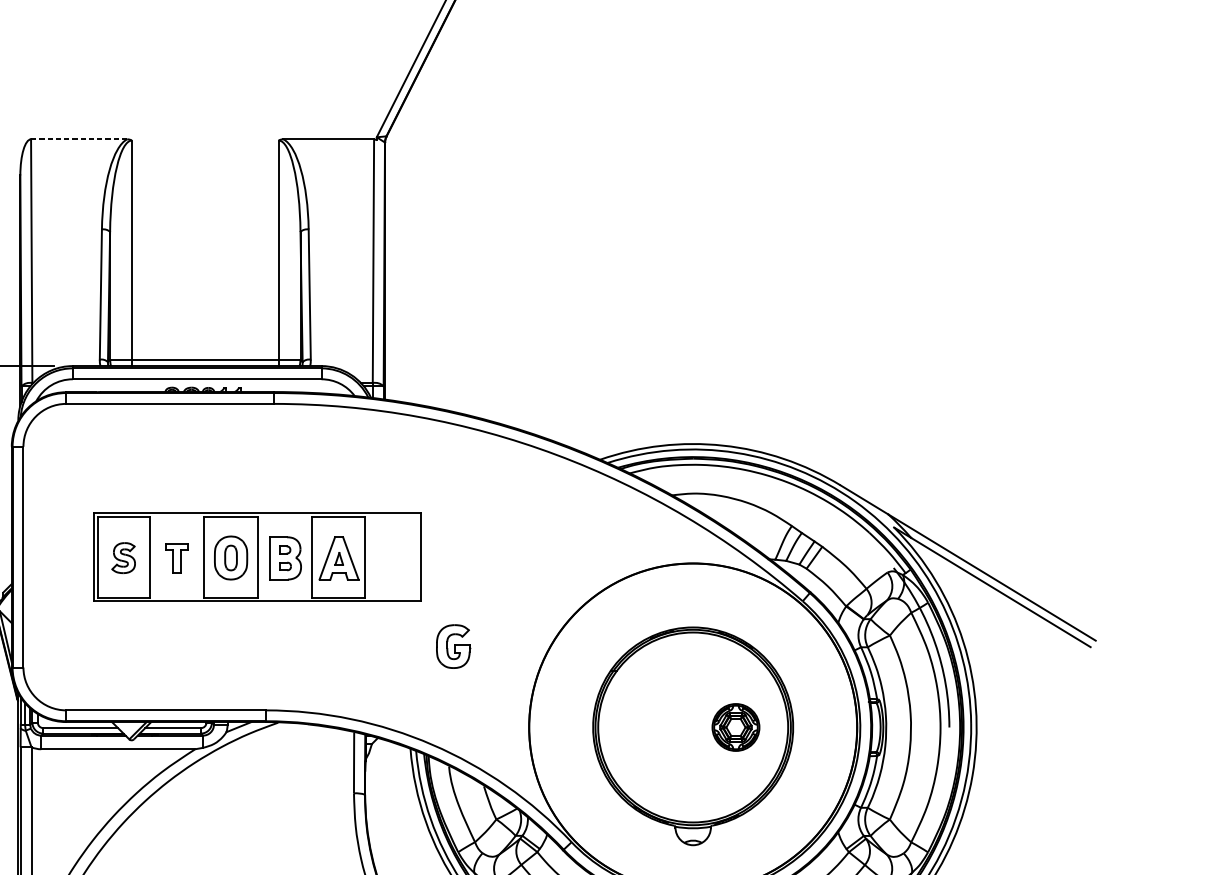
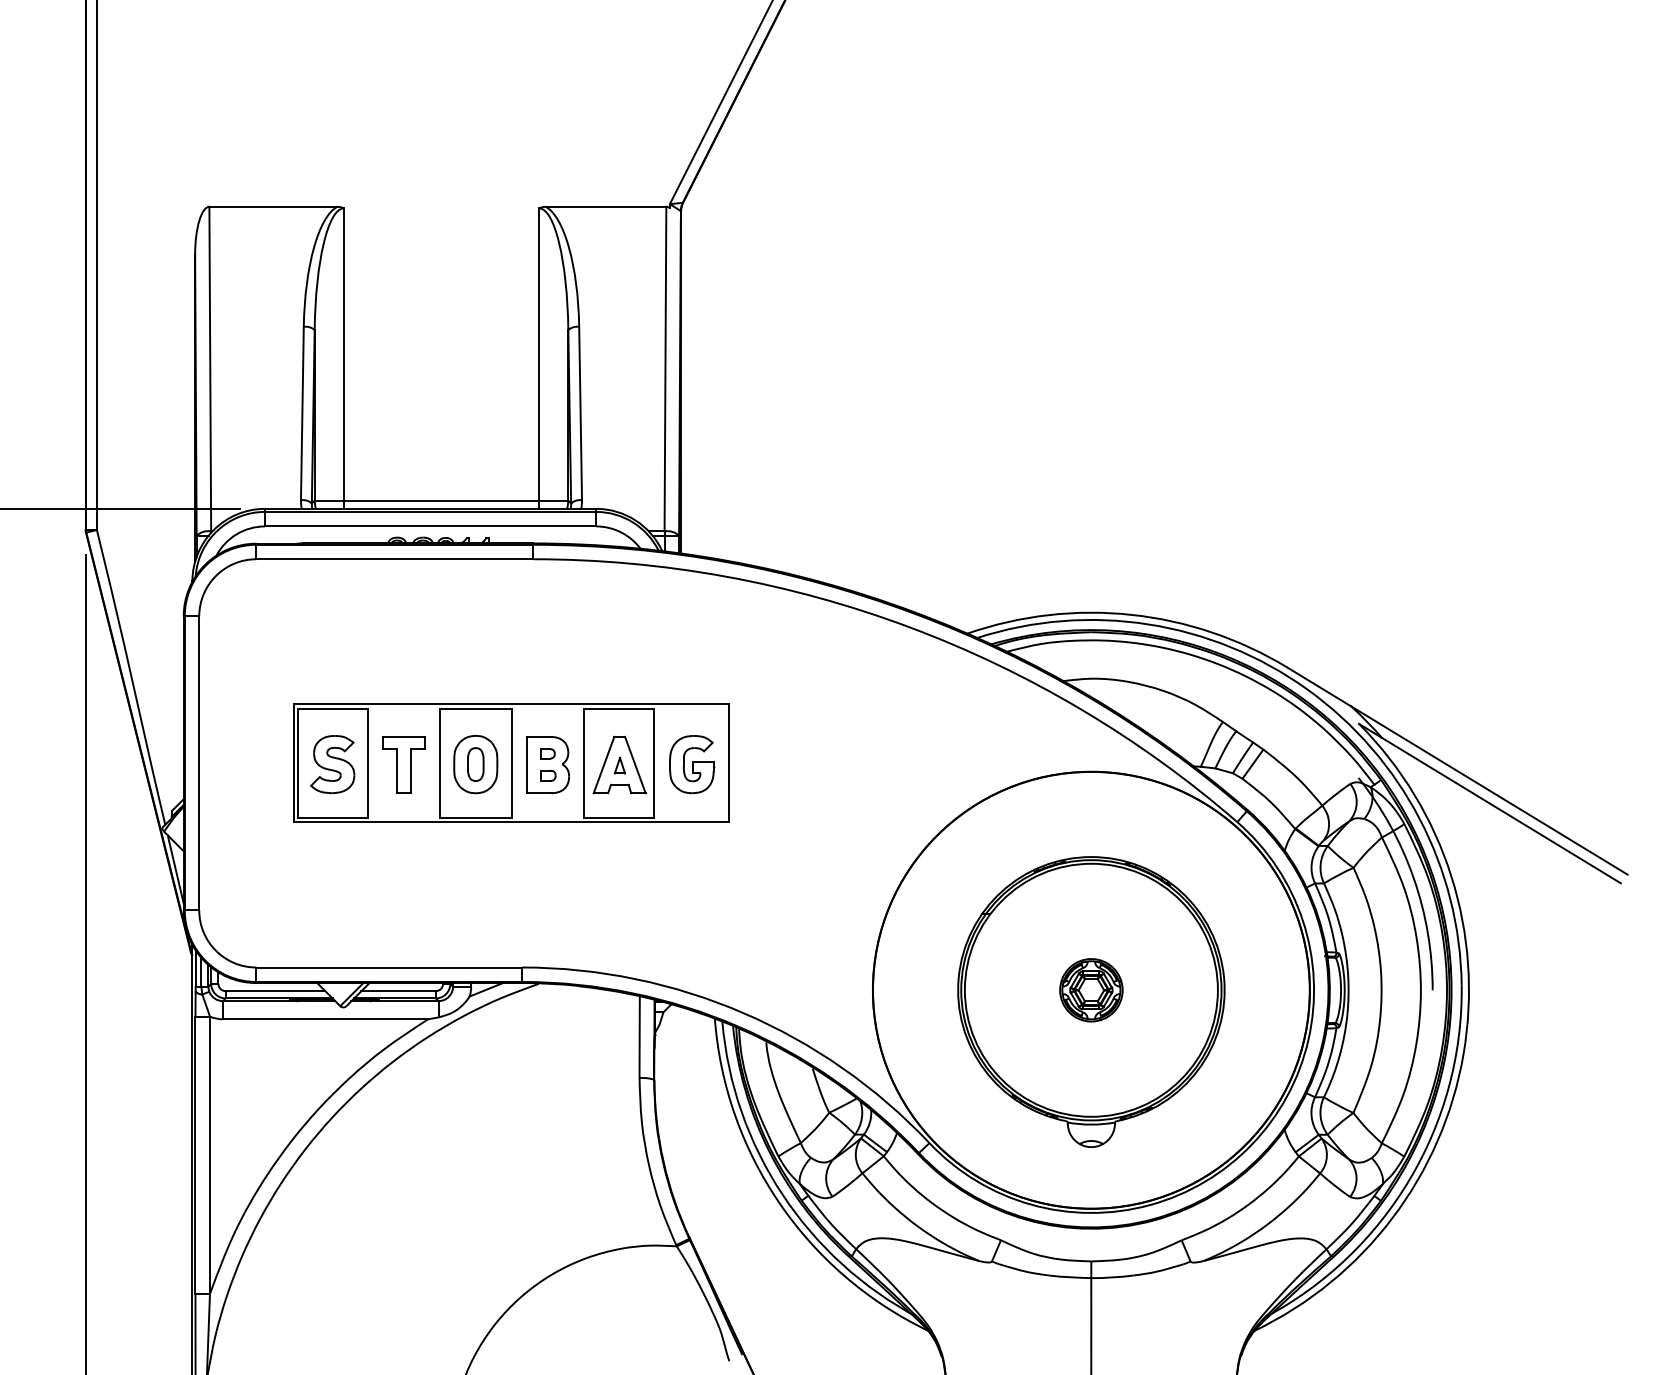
line: (79, 139) -> (273, 206), dashed -> solid
part: (123, 557) -> (332, 764), size x1.43
part: (176, 557) -> (403, 764), size x1.43
part: (453, 646) -> (692, 764), moved
part: (736, 727) -> (1091, 990), moved

